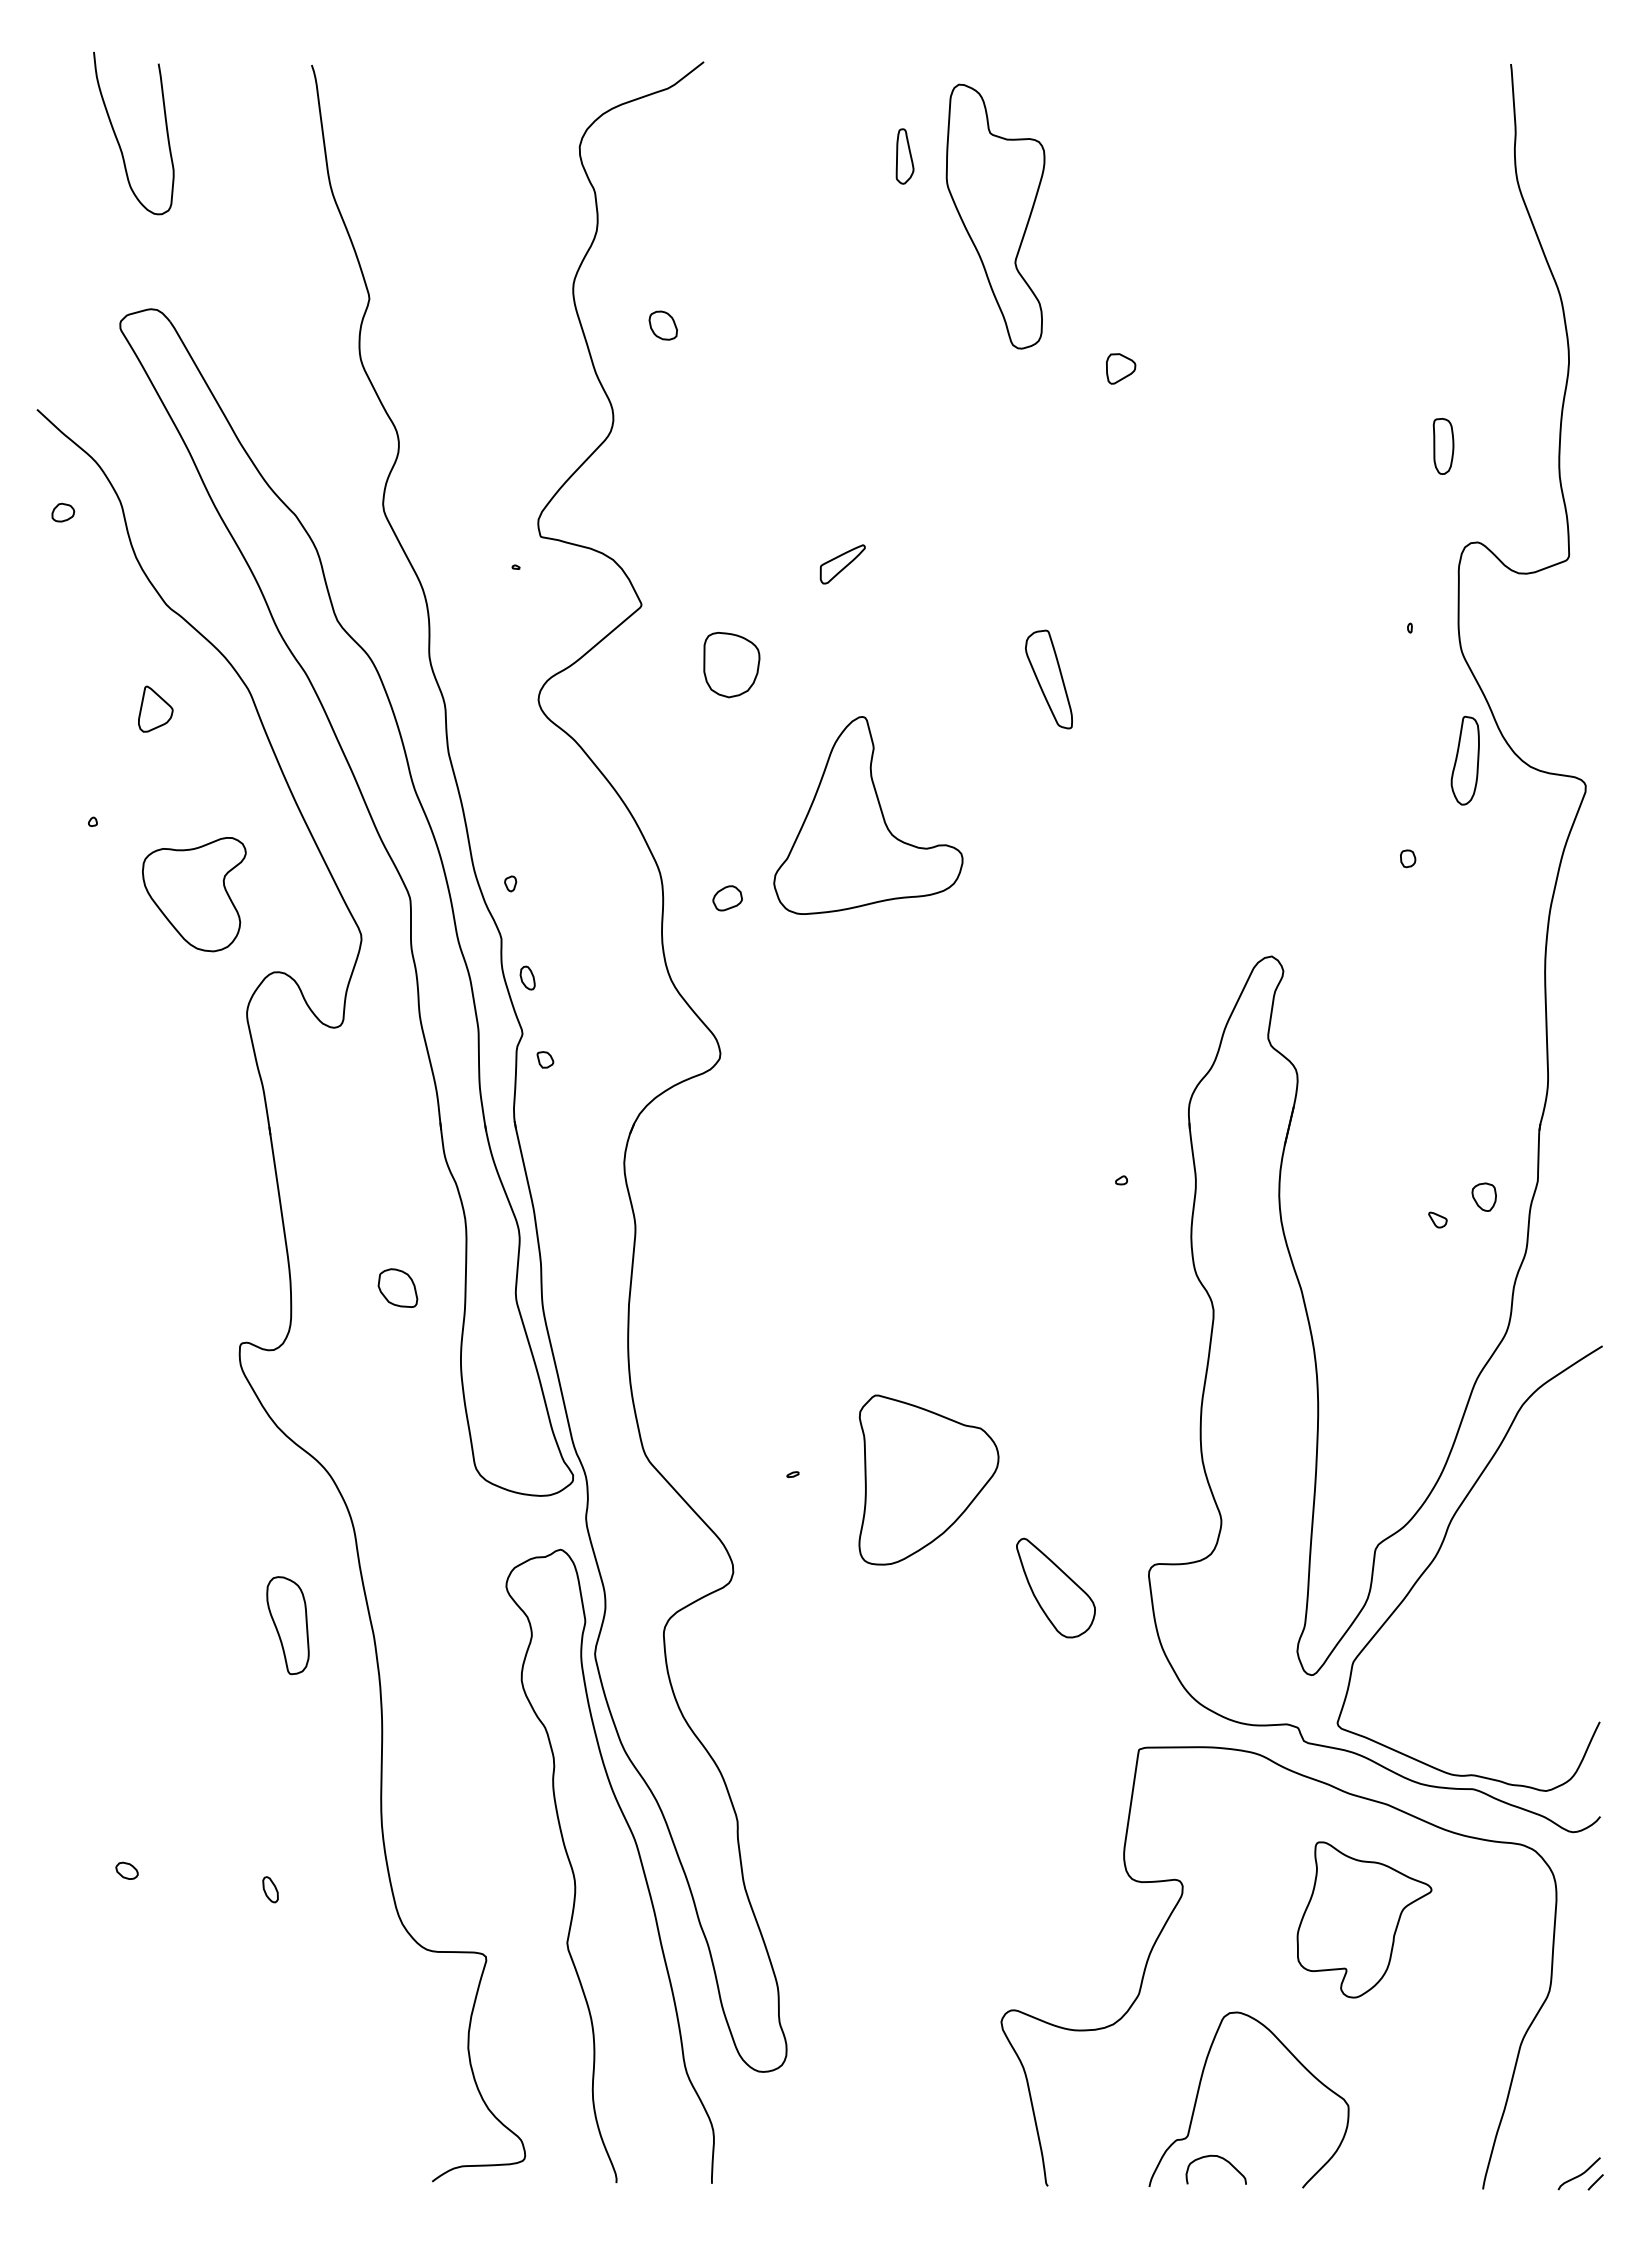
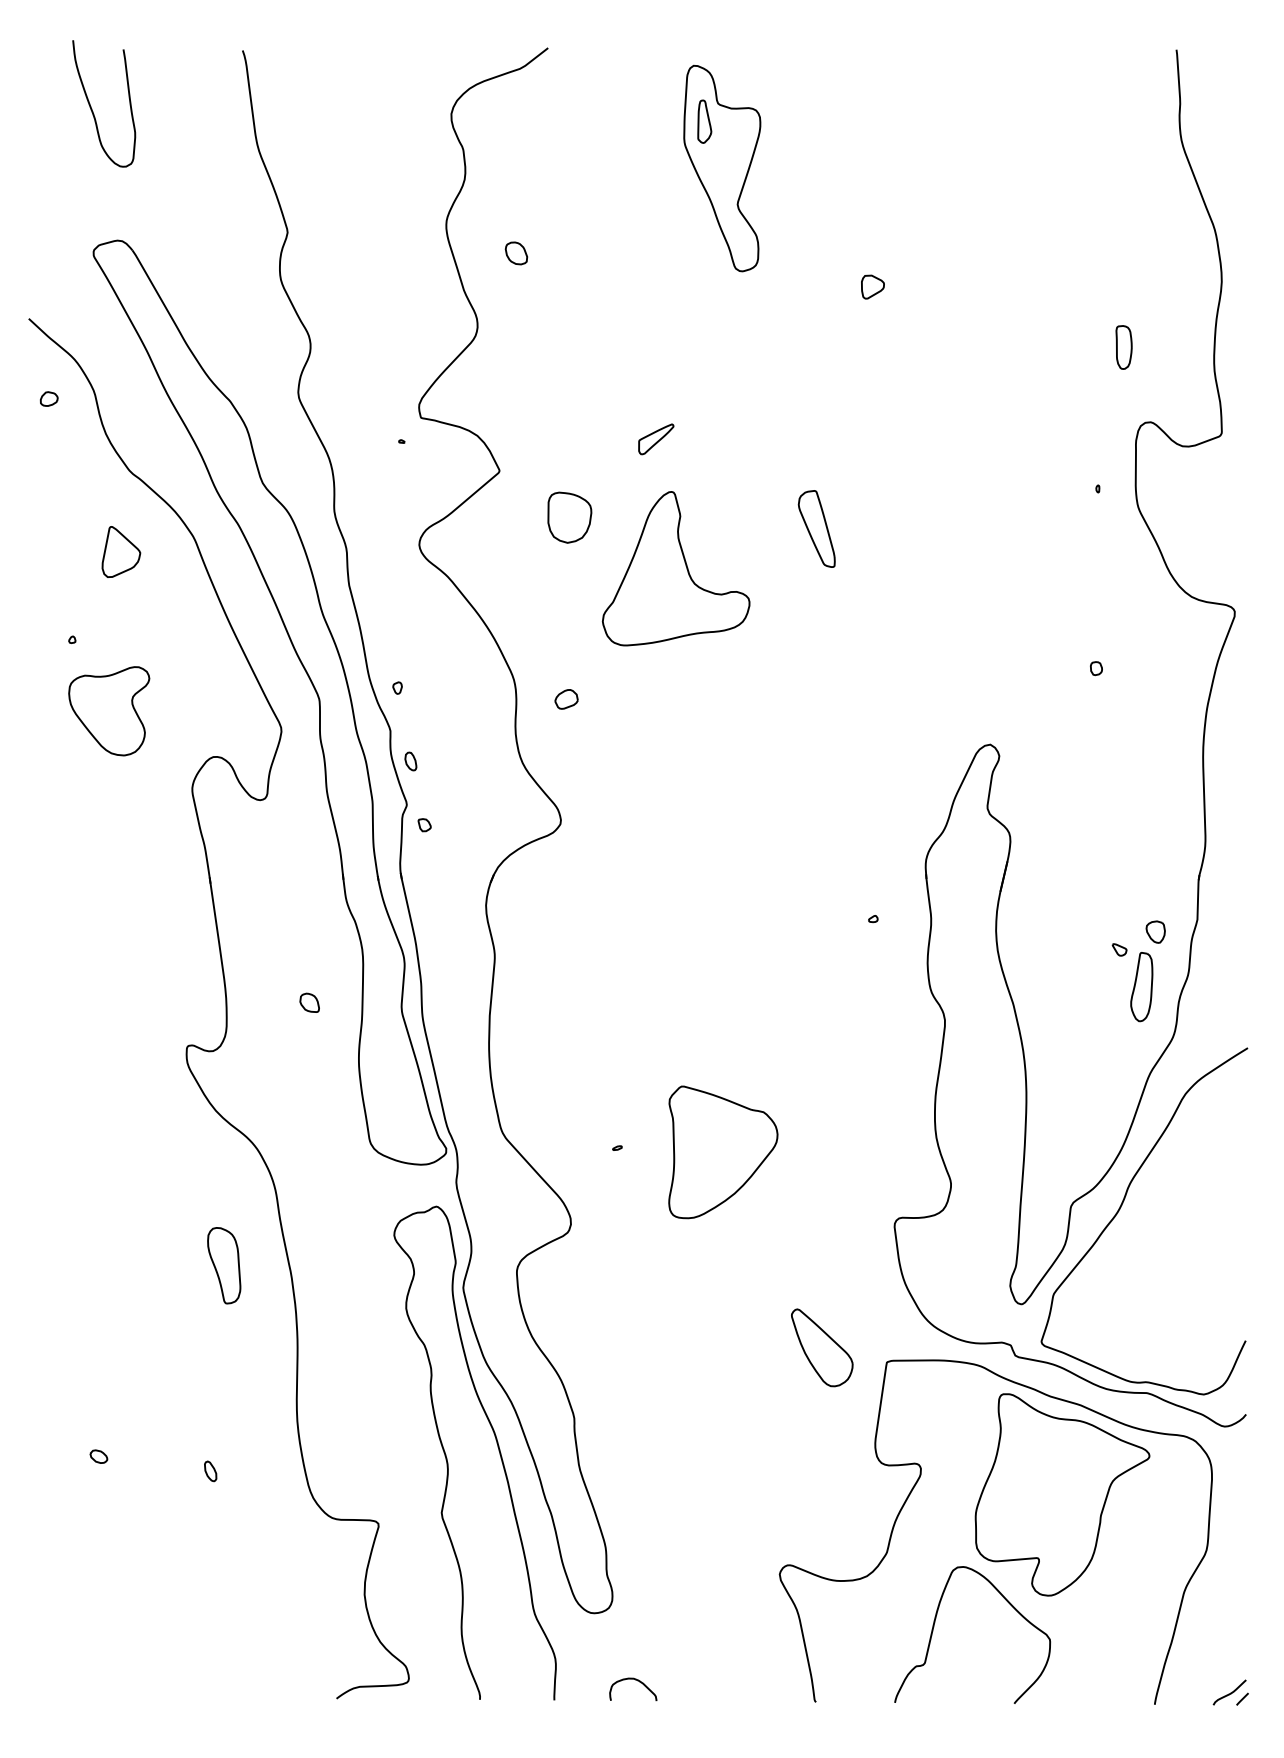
part: (995, 216) -> (722, 168), moved
part: (155, 709) -> (121, 552), size x1.43
part: (1464, 760) -> (1141, 986), moved
part: (868, 815) -> (676, 568), moved
part: (194, 894) -> (109, 711), moved
part: (397, 1287) -> (309, 1002), size x0.62
part: (1055, 1587) -> (821, 1347), moved
part: (1364, 1919) -> (1062, 1494), size x1.67
curve: (1220, 2158) -> (636, 1680), moved

